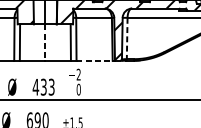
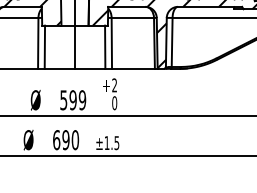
line: (127, 38) -> (172, 42), dashed -> solid
line: (45, 42) -> (75, 47), dashed -> solid
line: (94, 60) -> (133, 68), dashed -> solid
text: (43, 87) -> (72, 100), 433 -> 599

